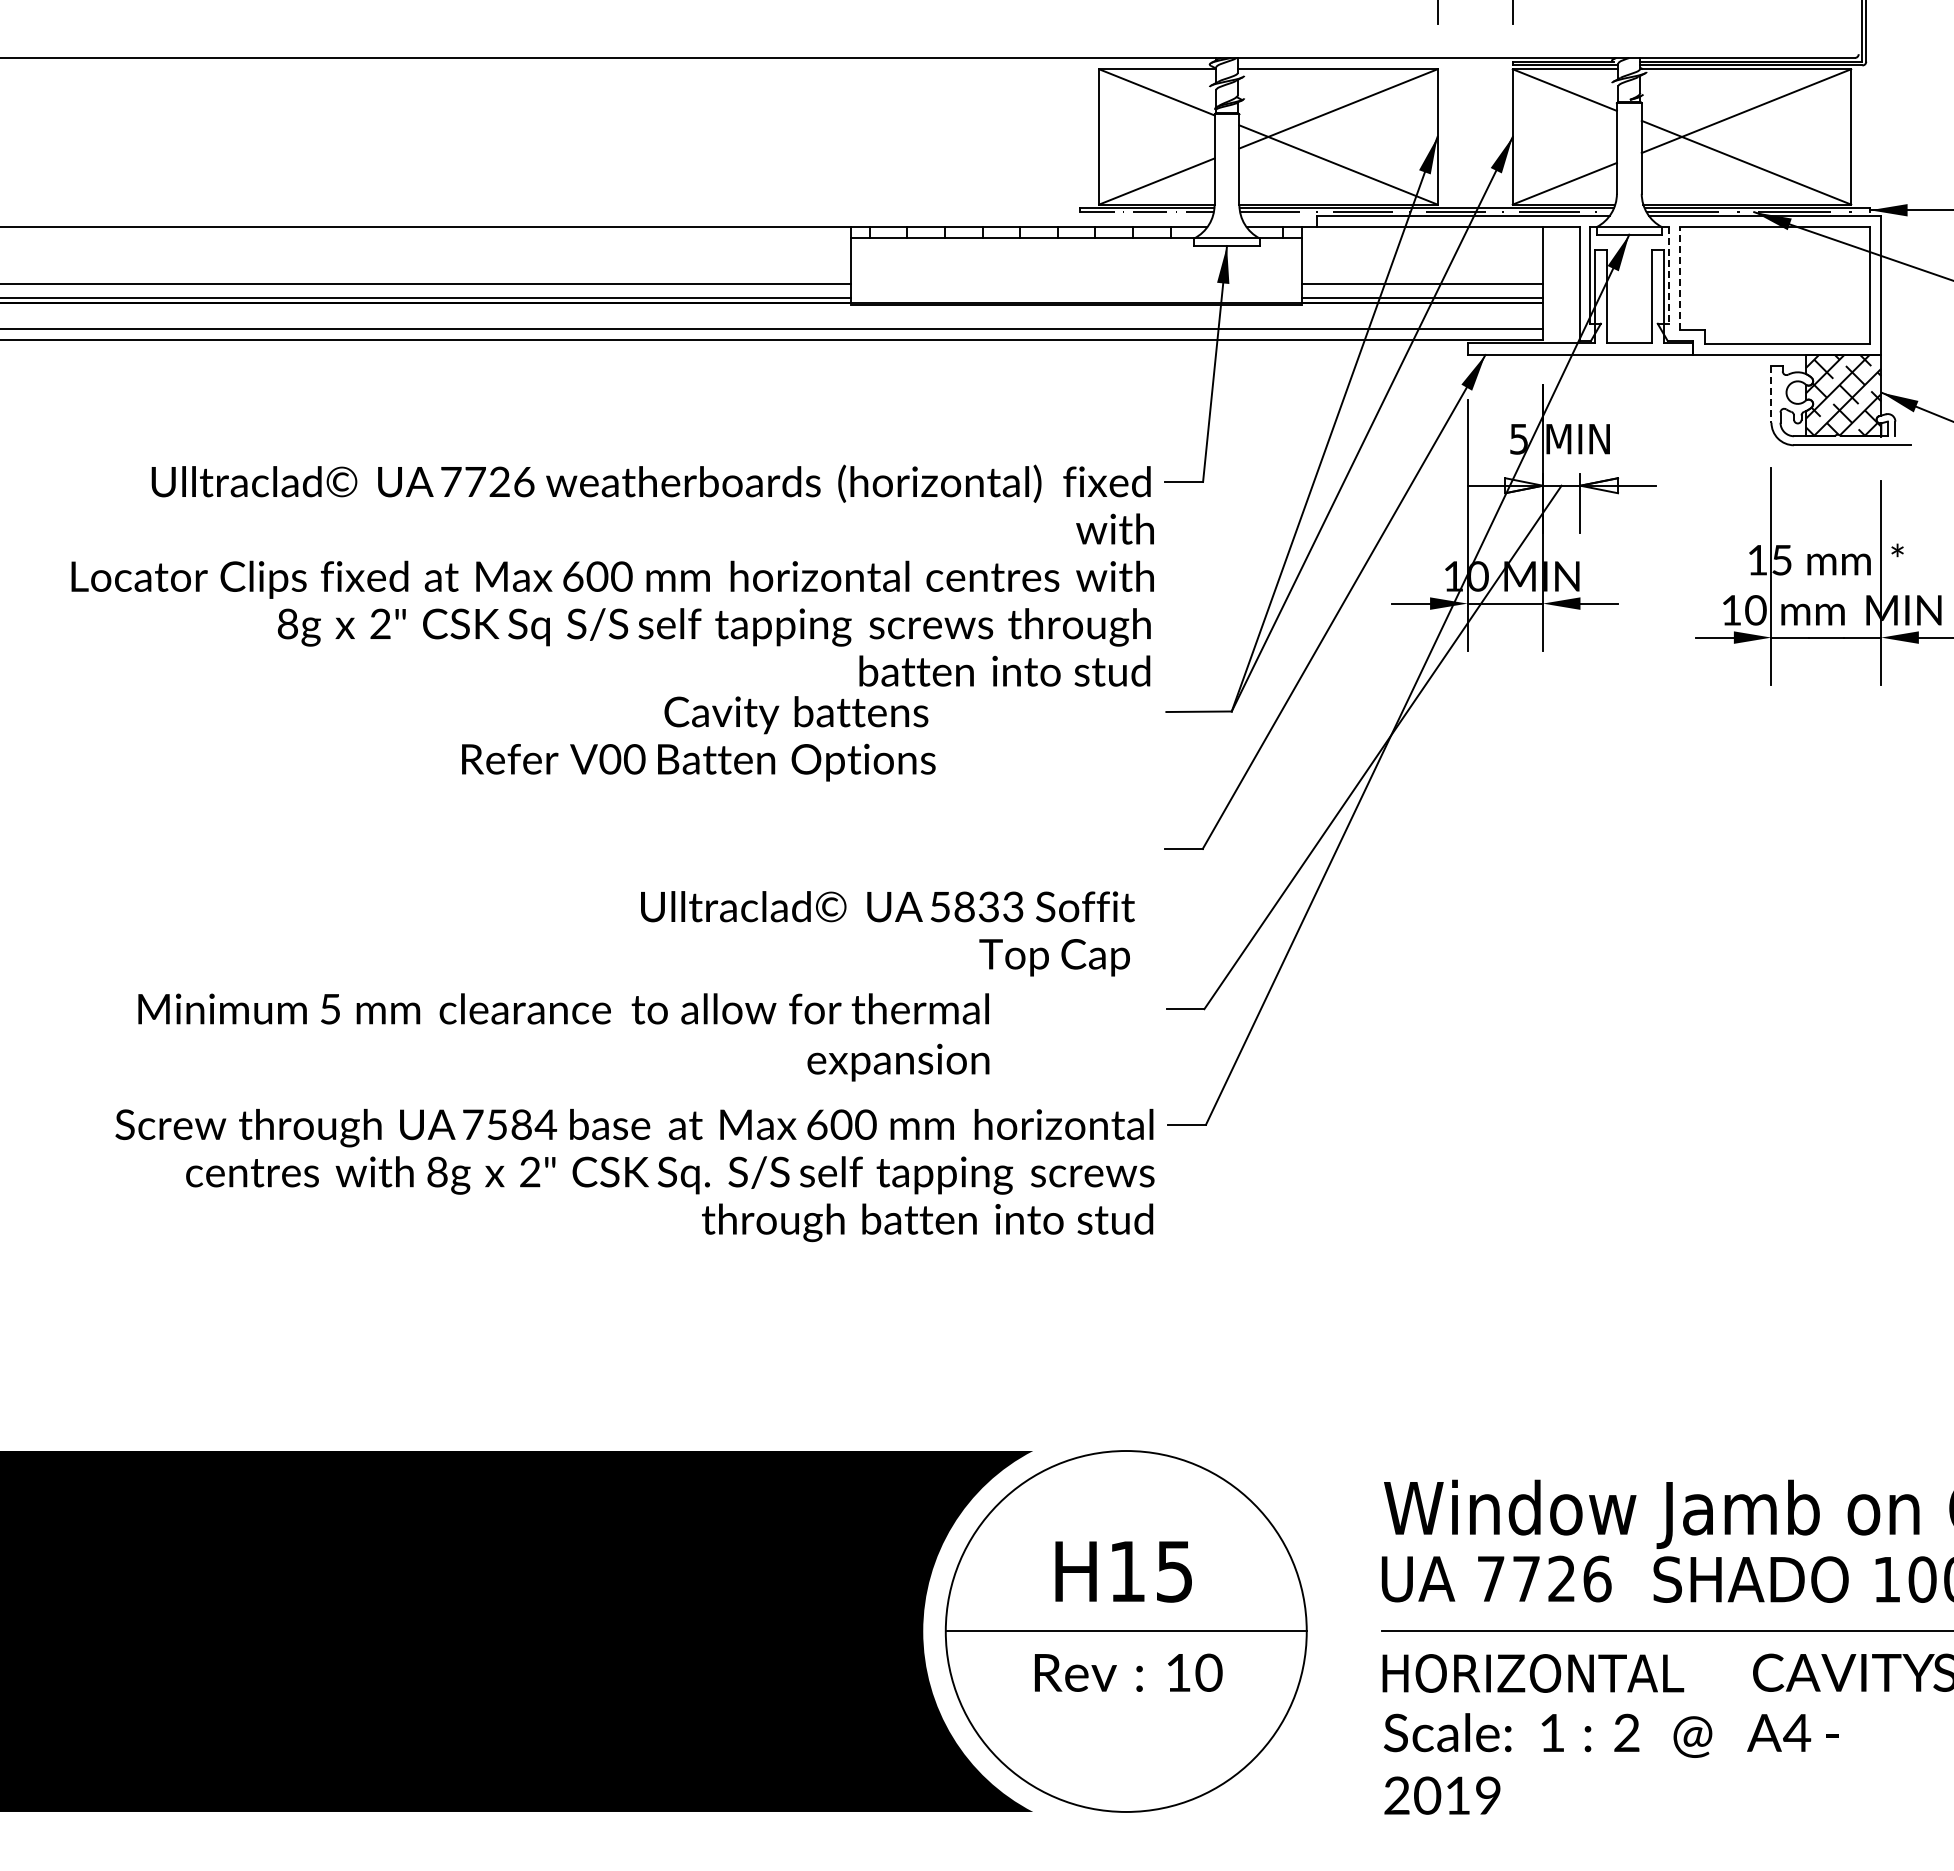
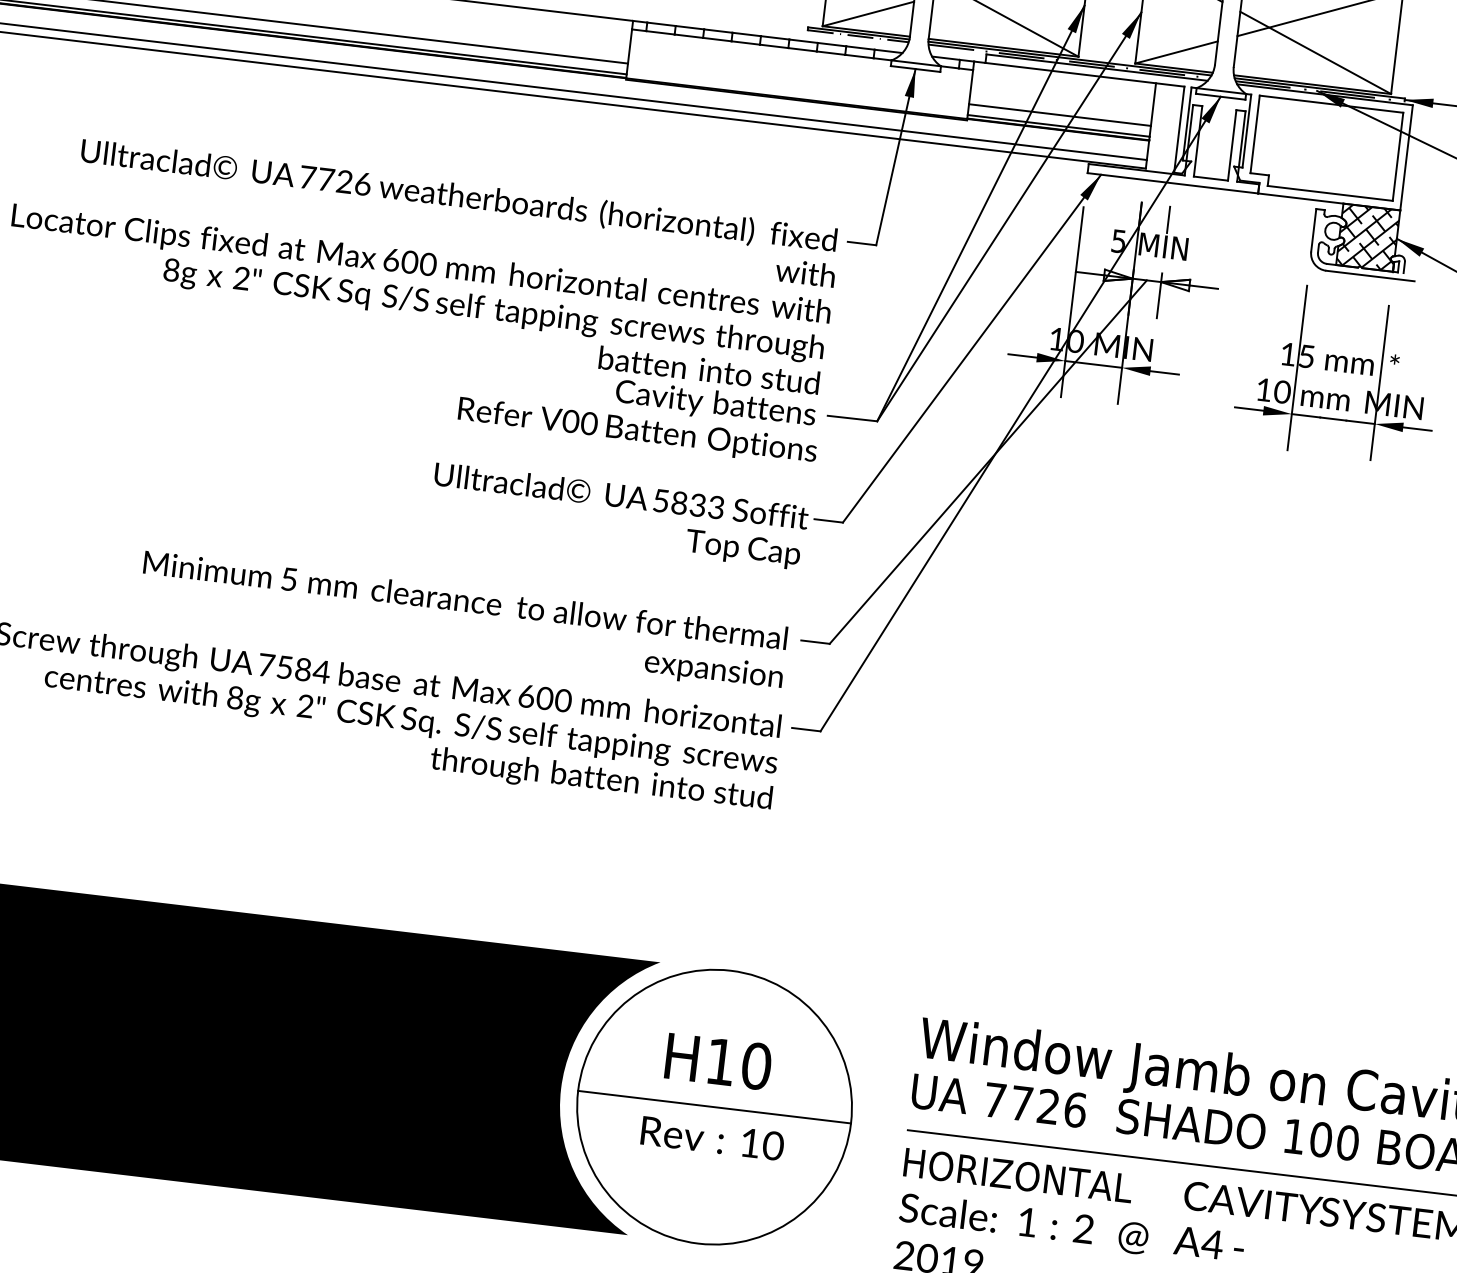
line: (1668, 275) -> (1246, 131), dashed -> solid
line: (1680, 277) -> (1255, 133), dashed -> solid
line: (1771, 395) -> (1313, 231), dashed -> solid
line: (1580, 403) -> (1168, 219), added
text: (698, 738) -> (639, 413), moved
text: (887, 933) -> (618, 516), moved
text: (563, 1037) -> (462, 621), moved
text: (1174, 1571) -> (756, 1066), H15 -> H10

